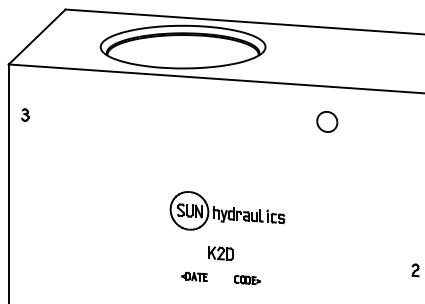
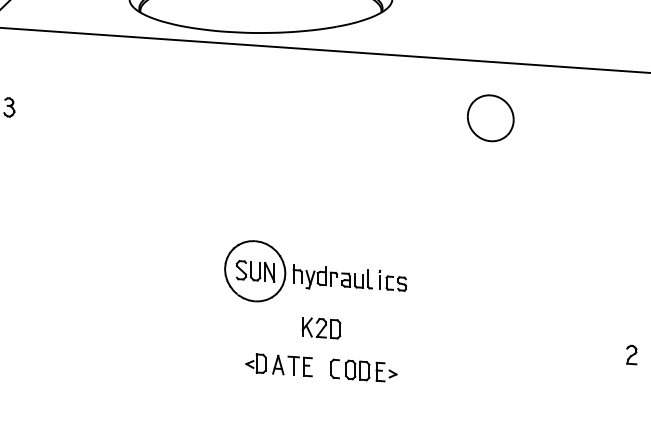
part: (327, 121) -> (491, 117), size x1.43
part: (227, 210) -> (315, 270), moved
part: (194, 276) -> (279, 364), size x1.67
part: (247, 279) -> (363, 369), size x1.67

